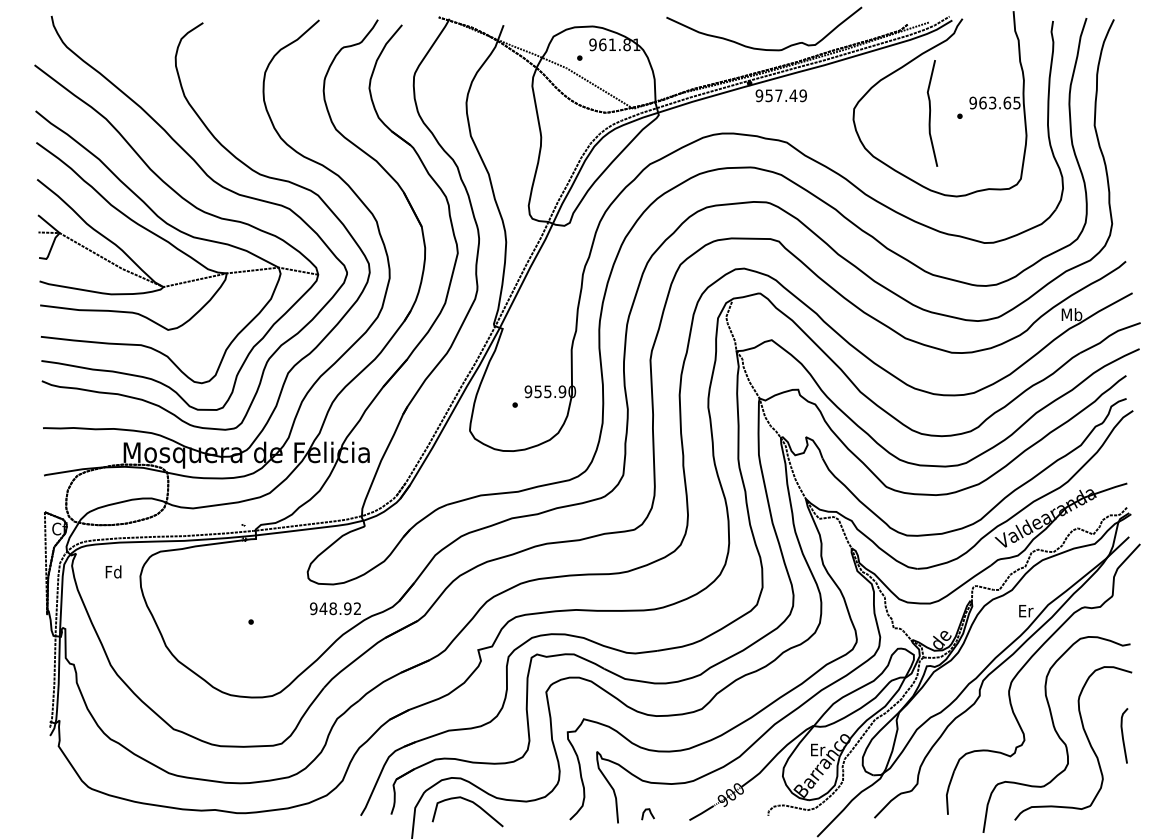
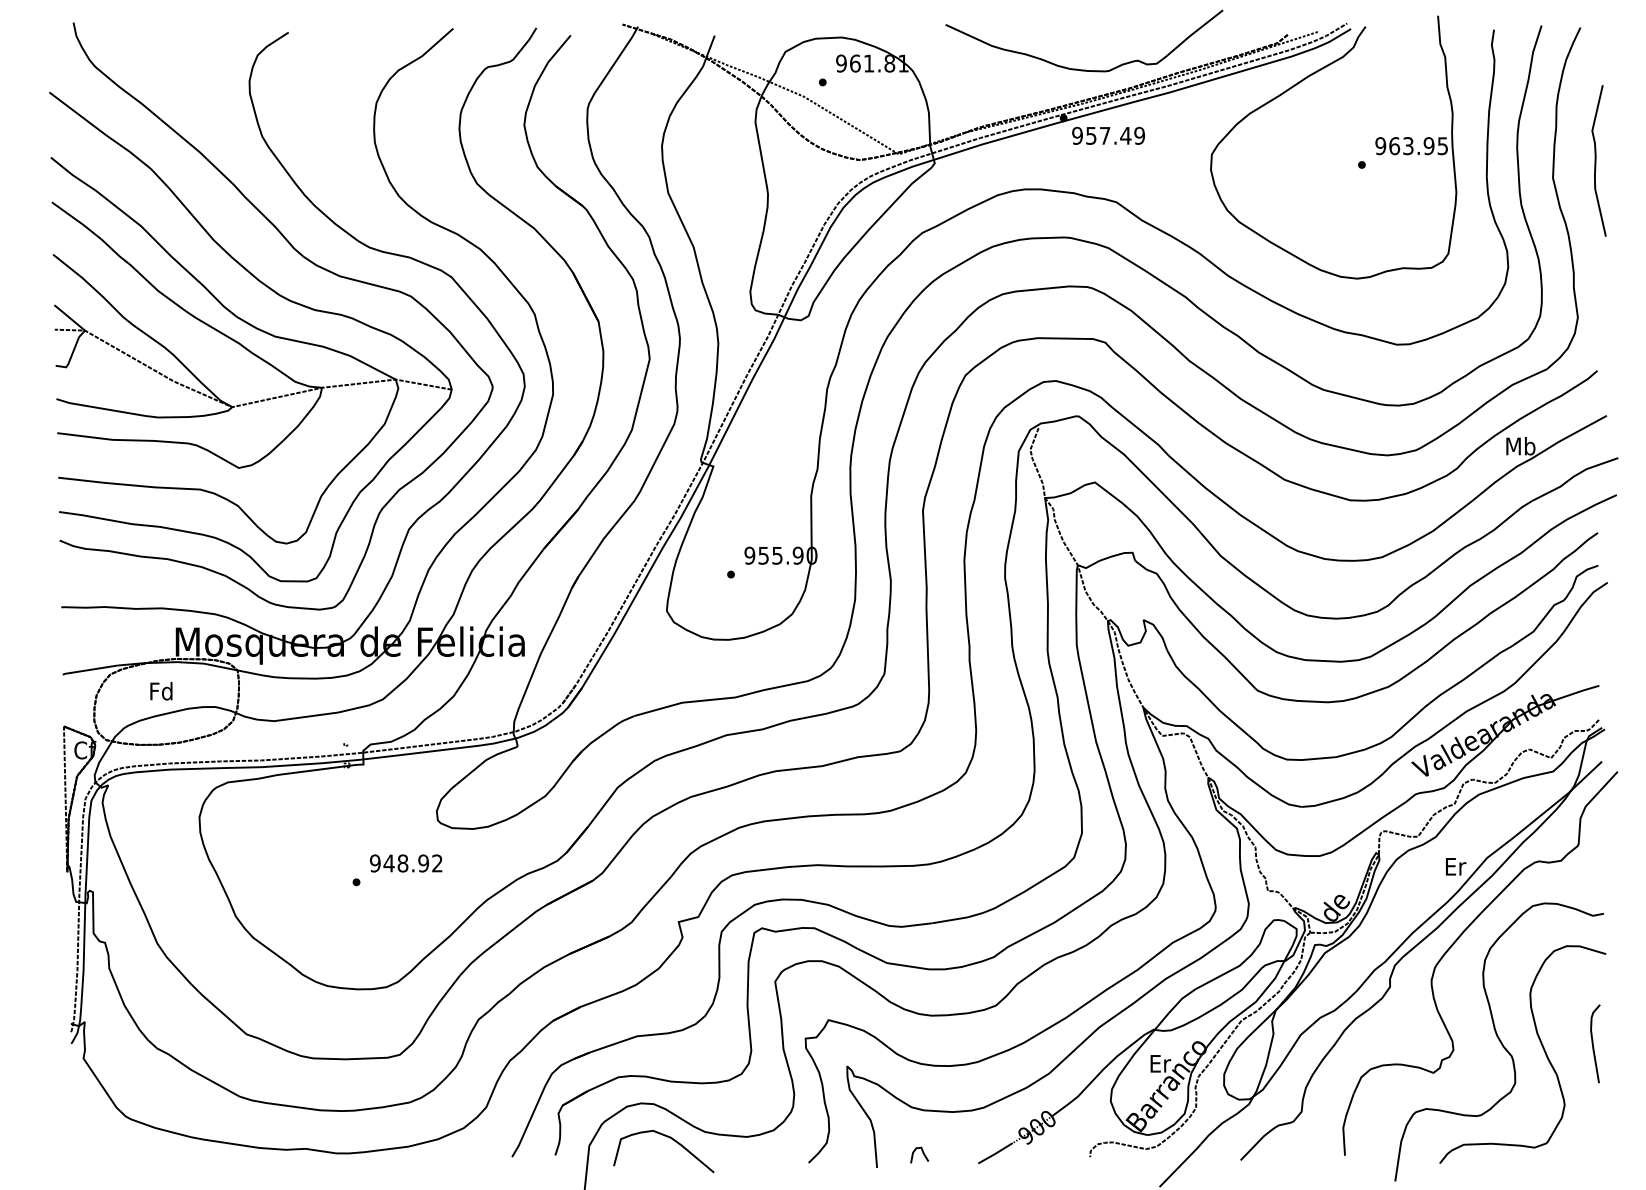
text: (1006, 103) -> (1428, 146), 963.65 -> 963.95
curve: (930, 113) -> (1596, 160), moved
text: (113, 572) -> (161, 691), moved
text: (335, 608) -> (406, 863), moved

